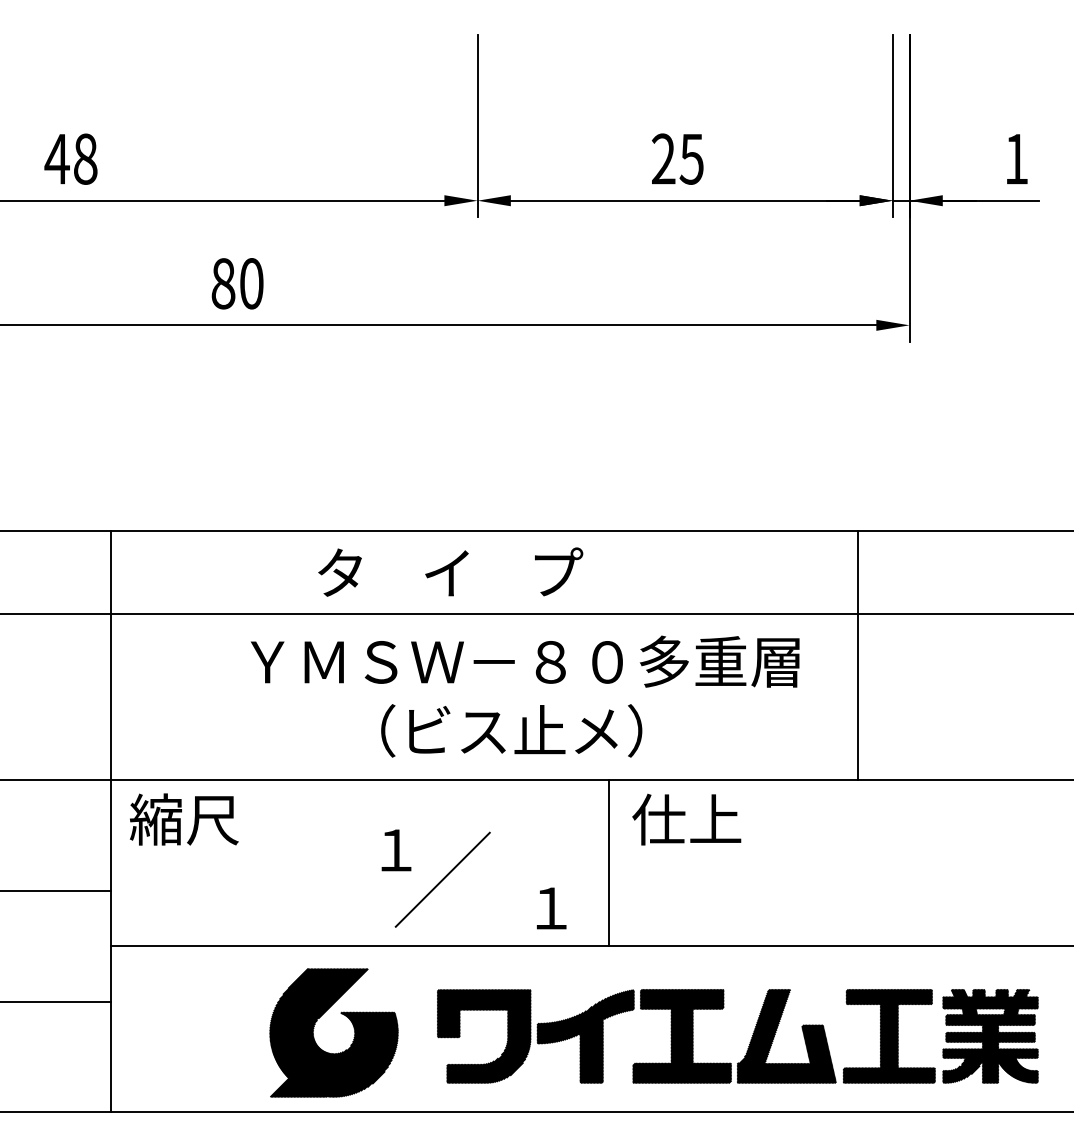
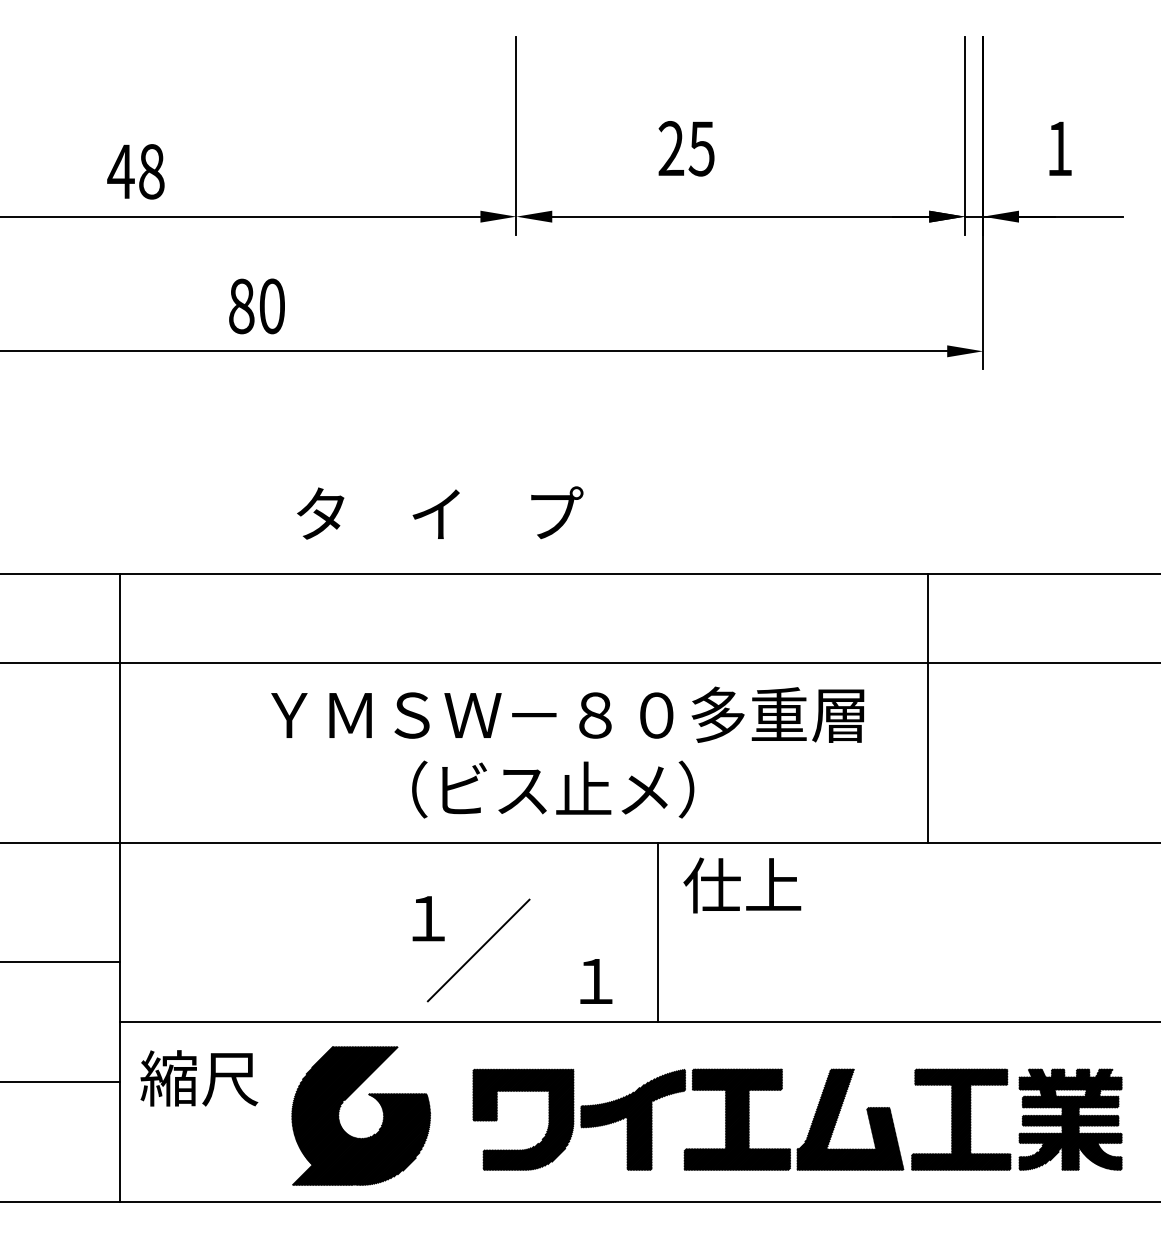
text: (70, 158) -> (135, 171), moved
text: (677, 158) -> (686, 148), moved
text: (1017, 158) -> (1060, 148), moved
text: (450, 571) -> (440, 512), moved
text: (184, 819) -> (199, 1078), moved

